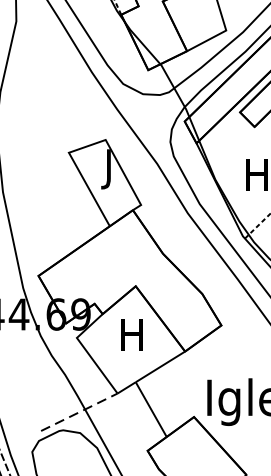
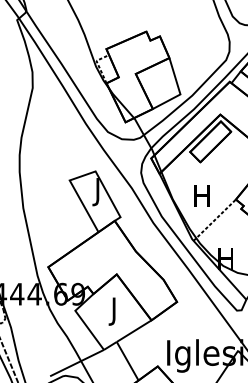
text: (132, 338) -> (114, 311), H -> J
line: (79, 412) -> (77, 363), dashed -> solid

